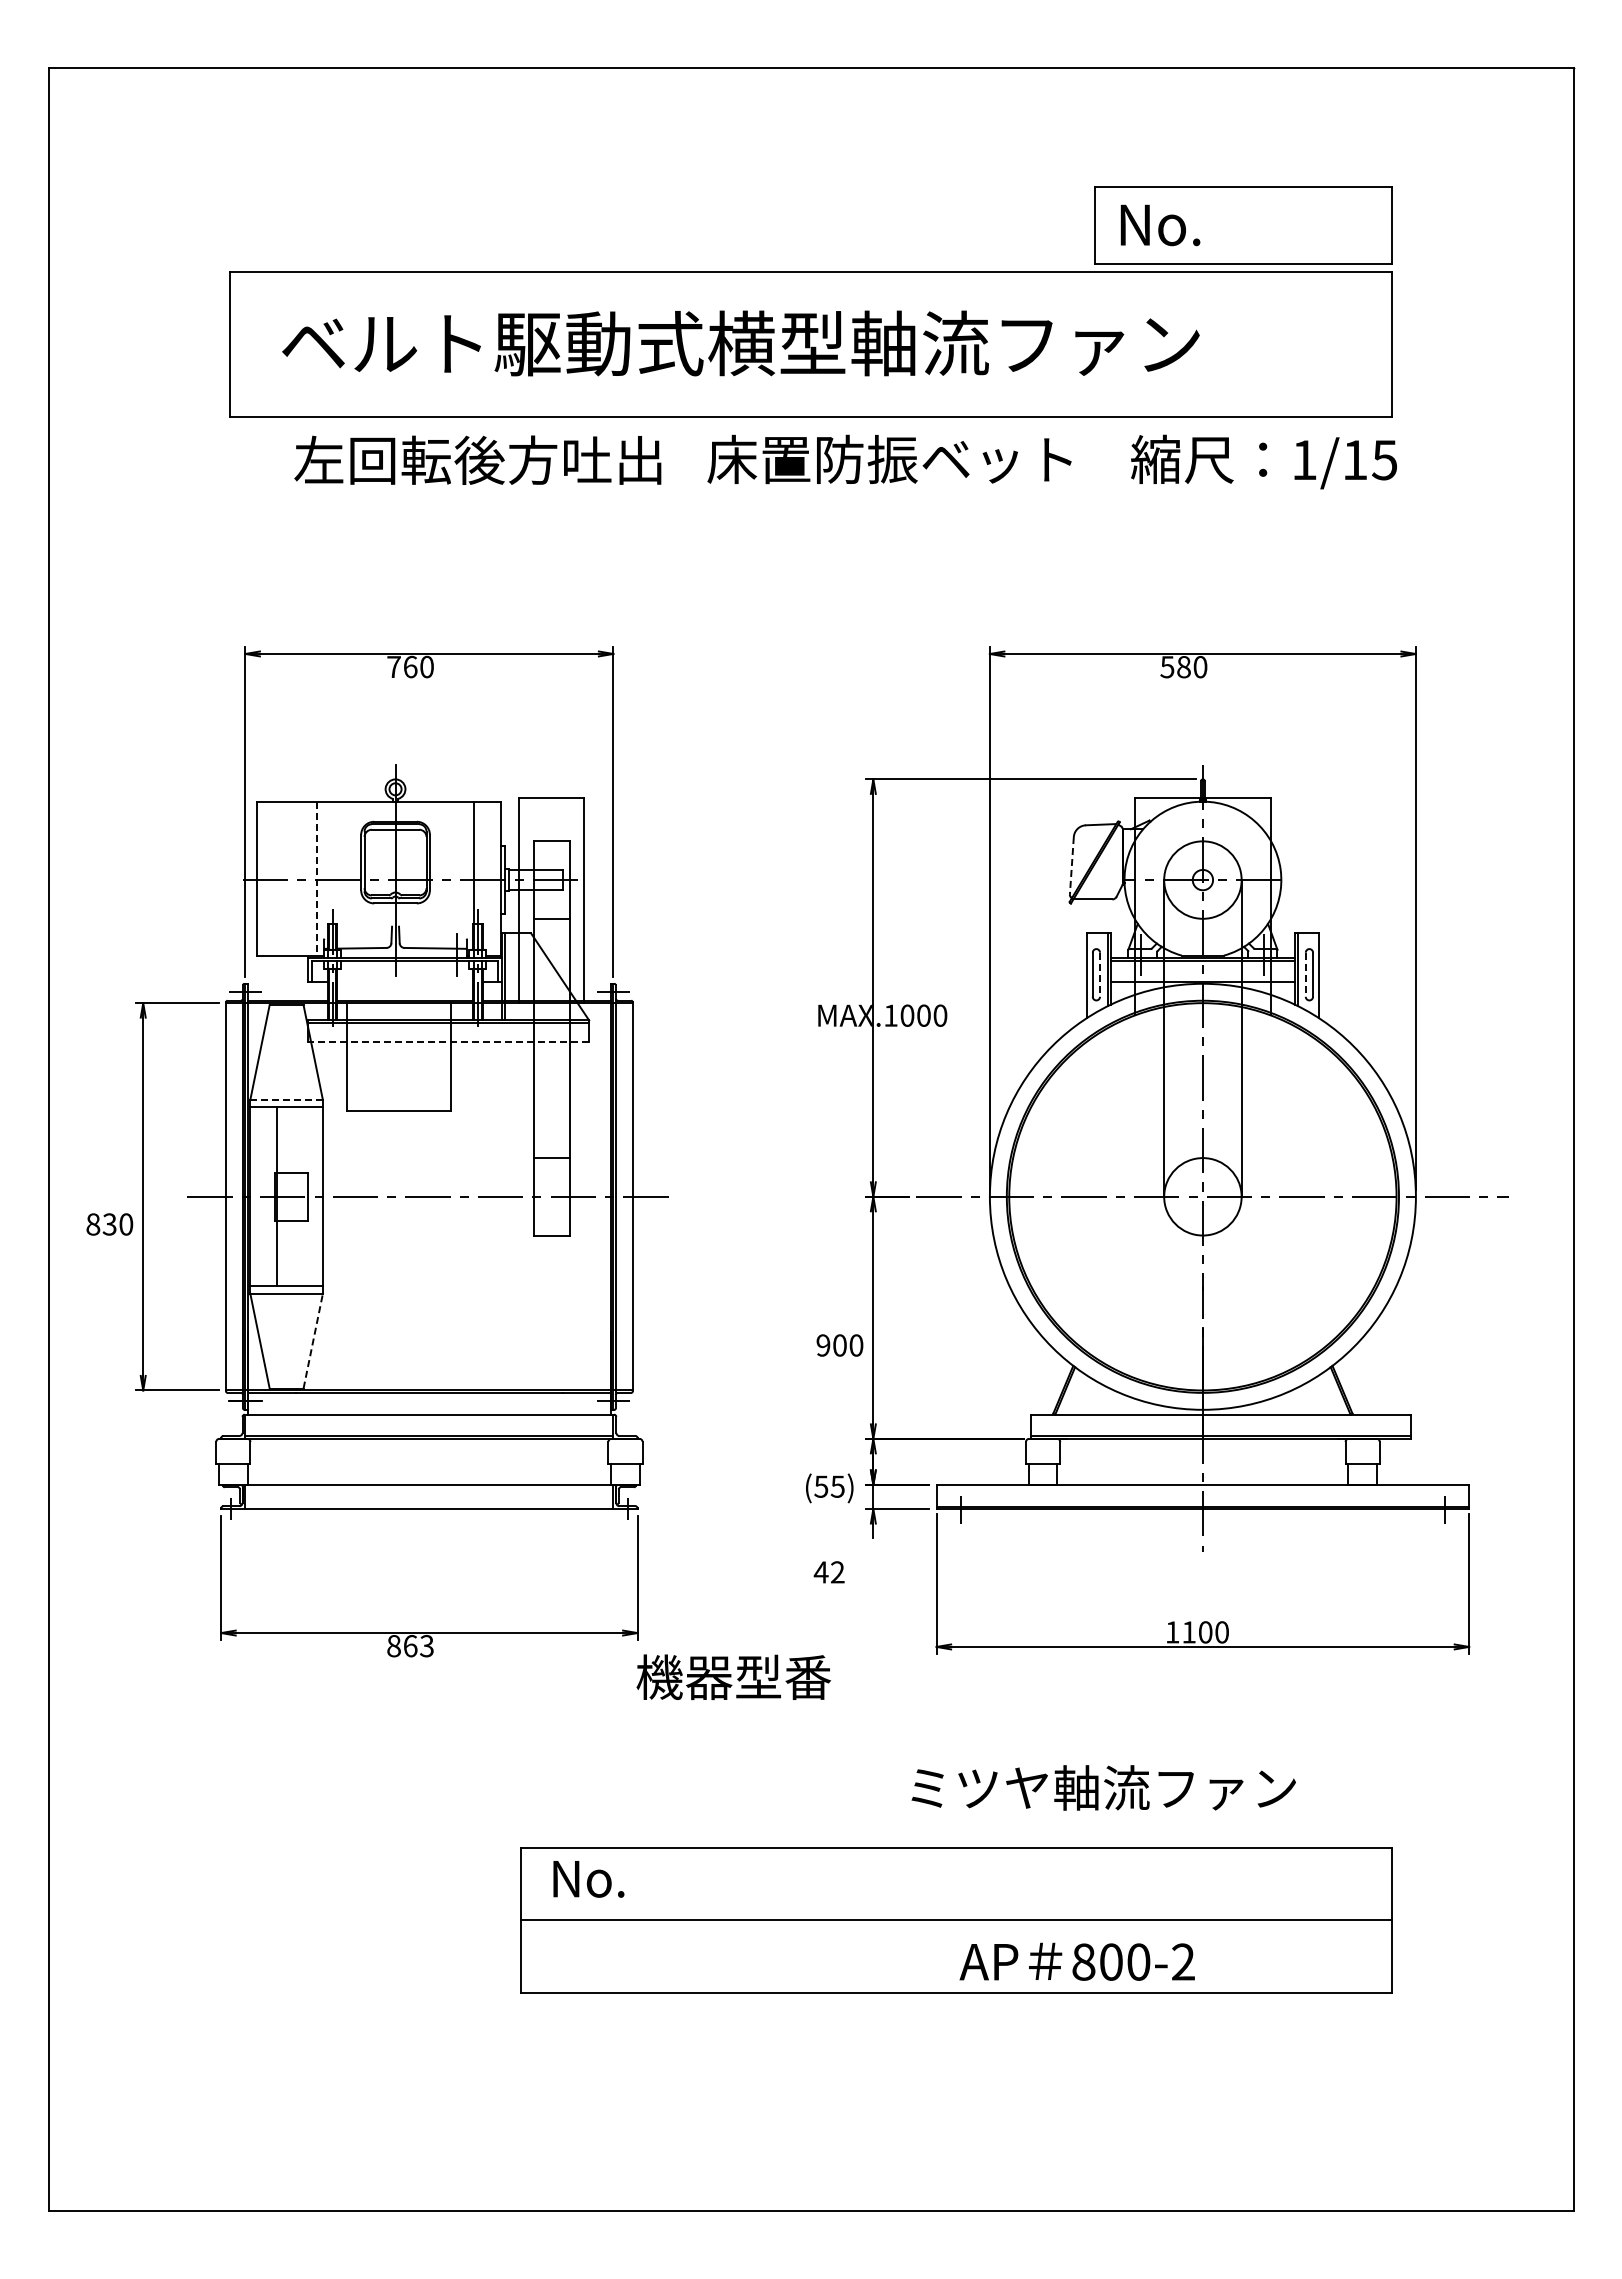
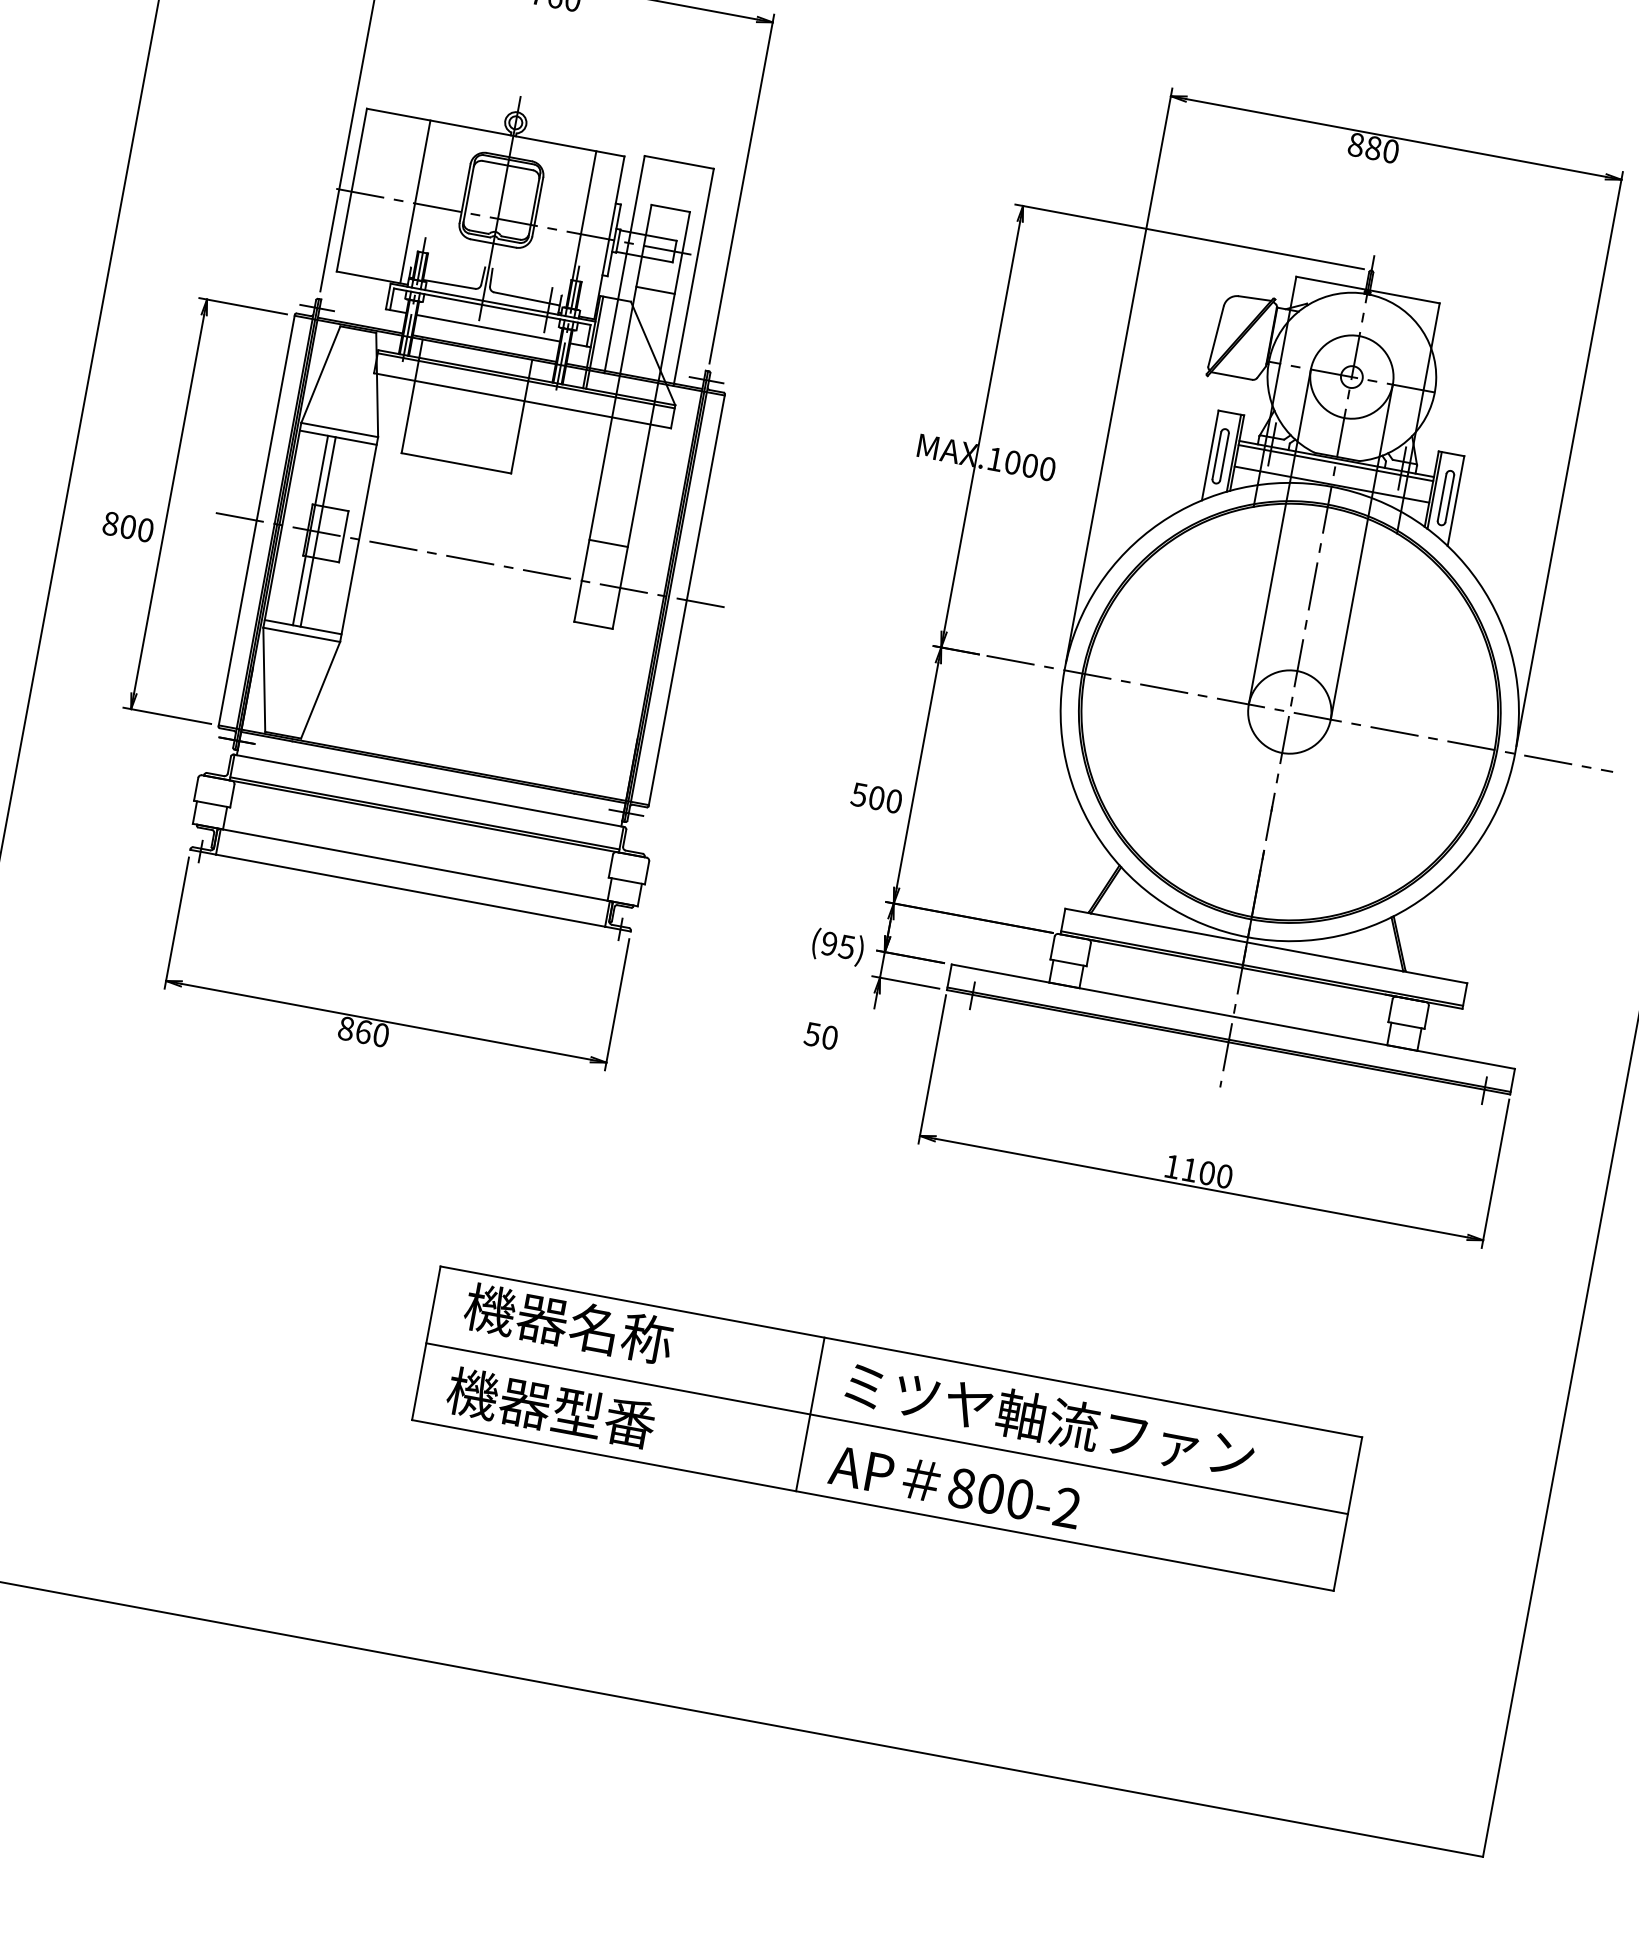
text: (1167, 667) -> (1356, 145), 580 -> 880
line: (1071, 865) -> (1215, 335), dashed -> solid
line: (317, 878) -> (415, 201), dashed -> solid
line: (1100, 975) -> (1224, 457), dashed -> solid
line: (1305, 975) -> (1441, 498), dashed -> solid
line: (405, 981) -> (488, 328), added
line: (448, 1042) -> (522, 400), dashed -> solid
line: (287, 1099) -> (340, 429), dashed -> solid
line: (284, 1196) -> (318, 531), added
text: (109, 1224) -> (127, 527), 830 -> 800
line: (313, 1340) -> (321, 689), dashed -> solid
text: (823, 1345) -> (859, 794), 900 -> 500
text: (821, 1486) -> (829, 943), (55) -> (95)
text: (828, 1572) -> (820, 1035), 42 -> 50
text: (426, 1646) -> (380, 1035), 863 -> 860
text: (733, 1676) -> (551, 1407), moved
text: (1103, 1787) -> (1049, 1419), moved
text: (647, 1878) -> (568, 1324), No. -> 機器名称
line: (883, 1919) -> (810, 1413), added
text: (1076, 1961) -> (954, 1486), moved

